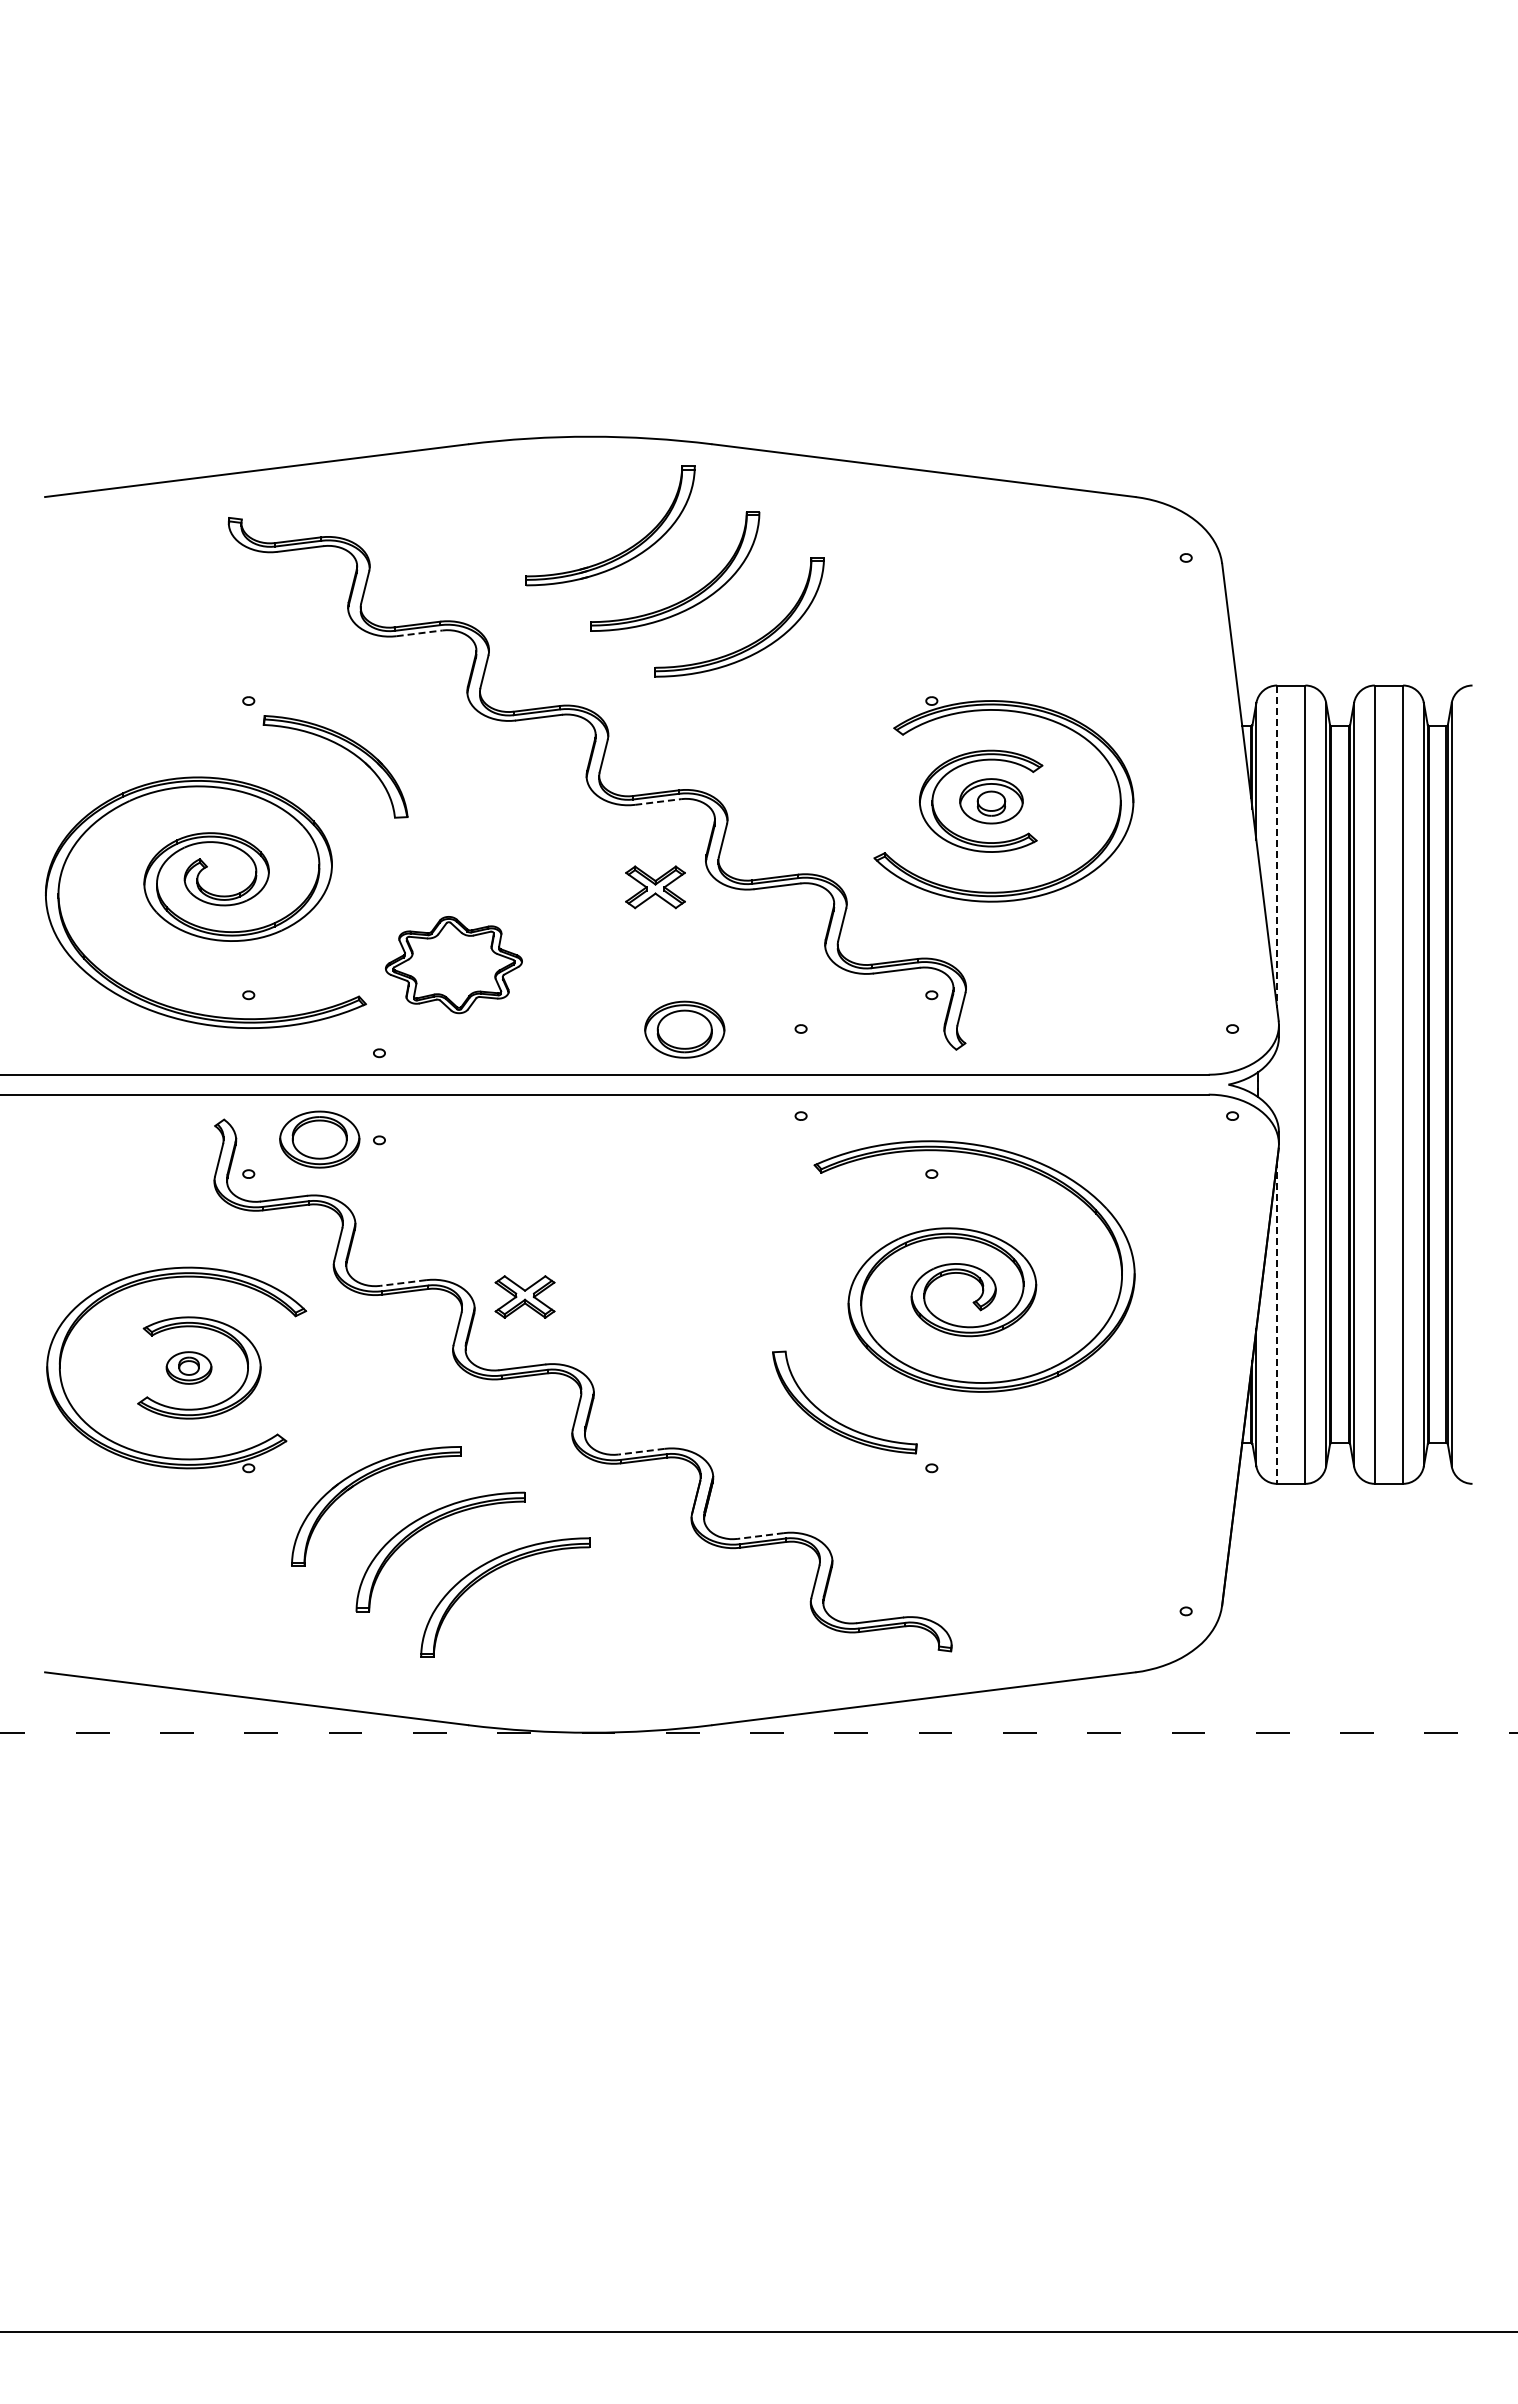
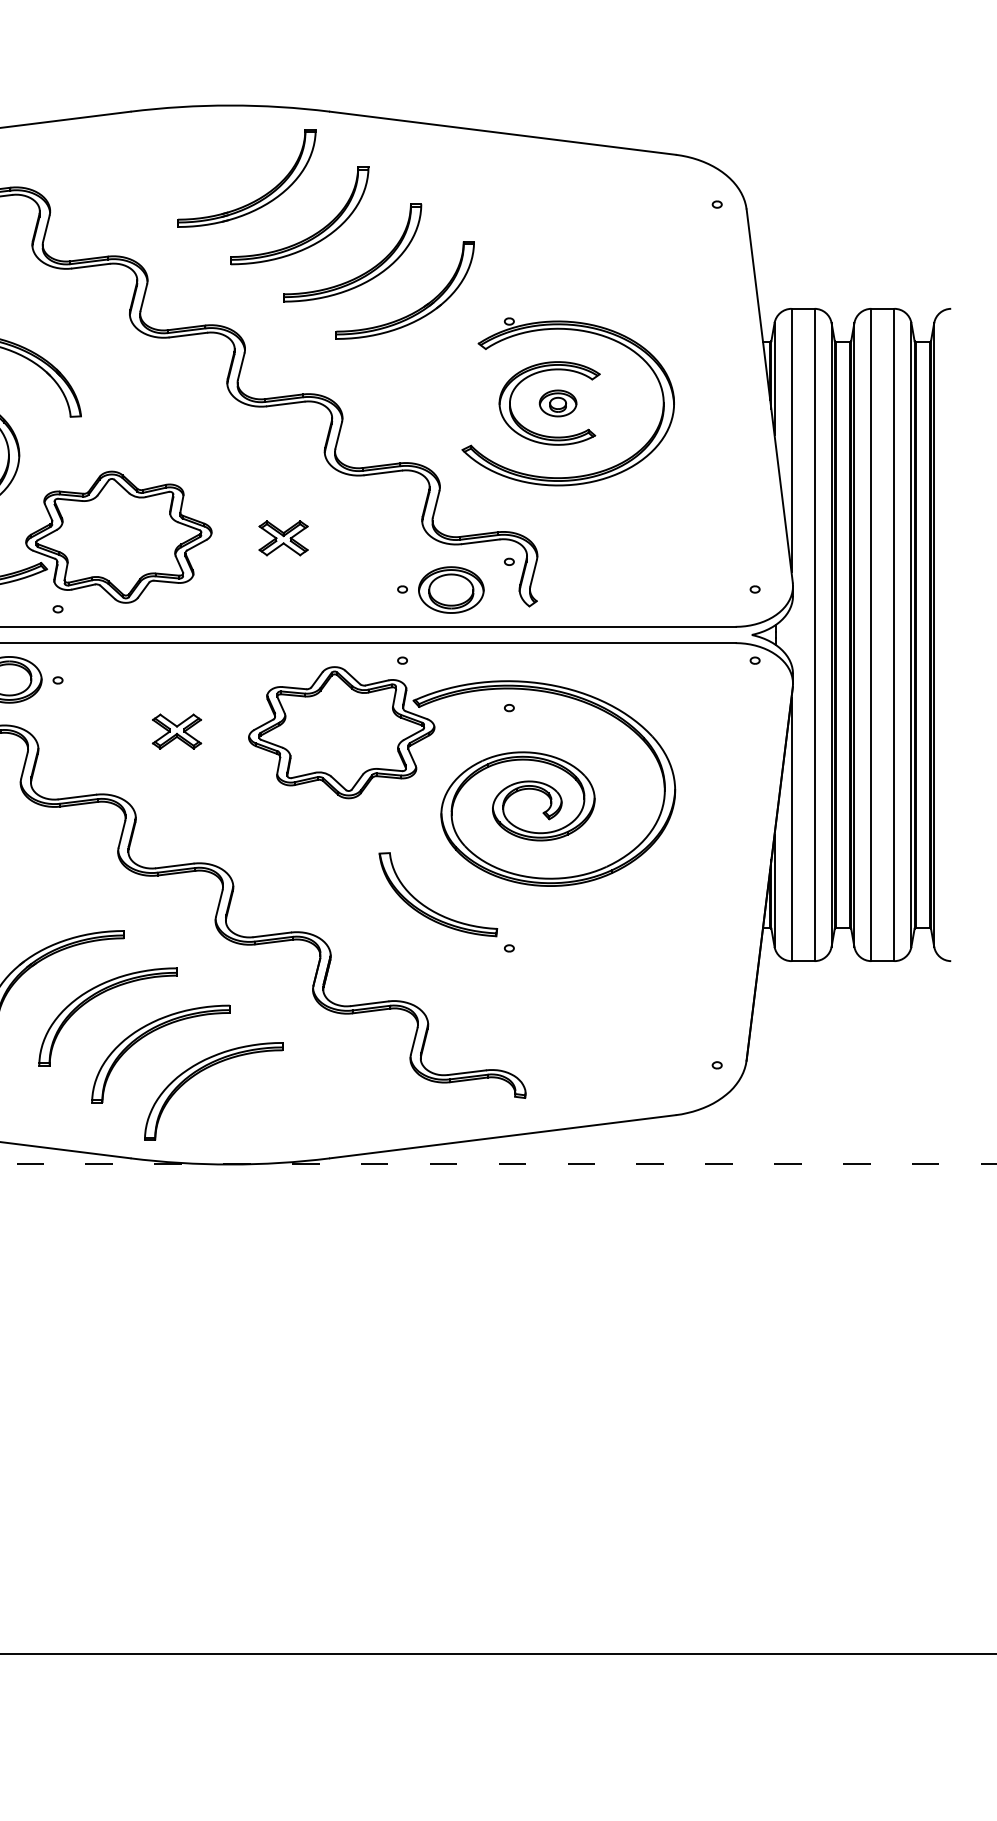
line: (420, 633) -> (91, 266), dashed -> solid
part: (821, 685) -> (419, 308), added
line: (658, 801) -> (286, 403), dashed -> solid
part: (991, 801) -> (558, 403), size x0.71
line: (1277, 847) -> (791, 441), dashed -> solid
part: (655, 887) -> (283, 538), moved
part: (453, 964) -> (118, 536), size x1.67
part: (684, 1029) -> (451, 589), moved
part: (726, 1204) -> (341, 732), added
line: (402, 1283) -> (76, 797), dashed -> solid
part: (524, 1296) -> (176, 731), moved
line: (1277, 1323) -> (791, 830), dashed -> solid
line: (641, 1451) -> (272, 934), dashed -> solid
line: (760, 1536) -> (369, 1004), dashed -> solid
part: (553, 1620) -> (200, 1072), added

